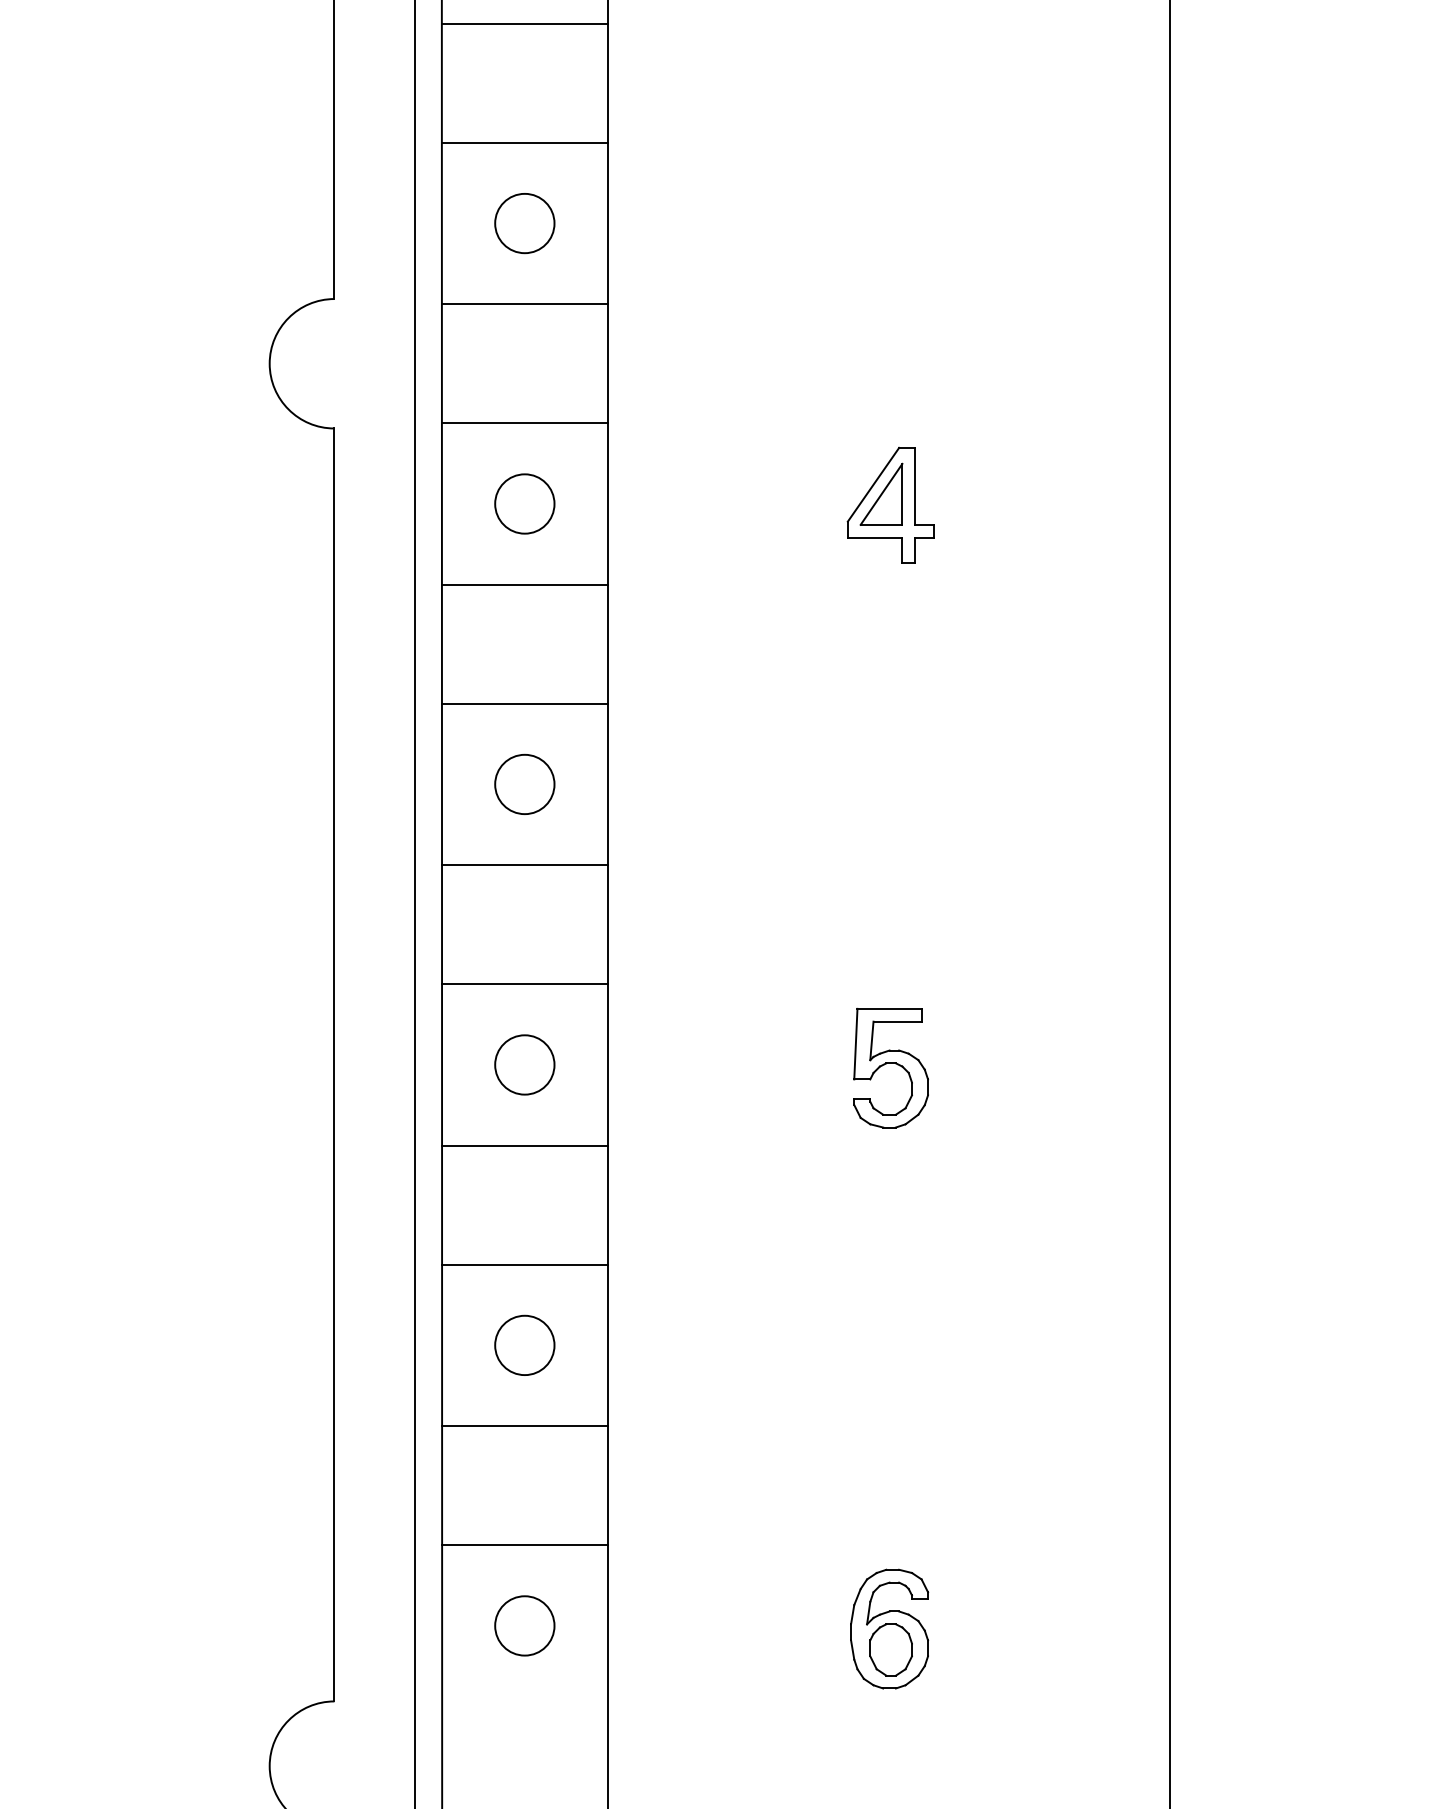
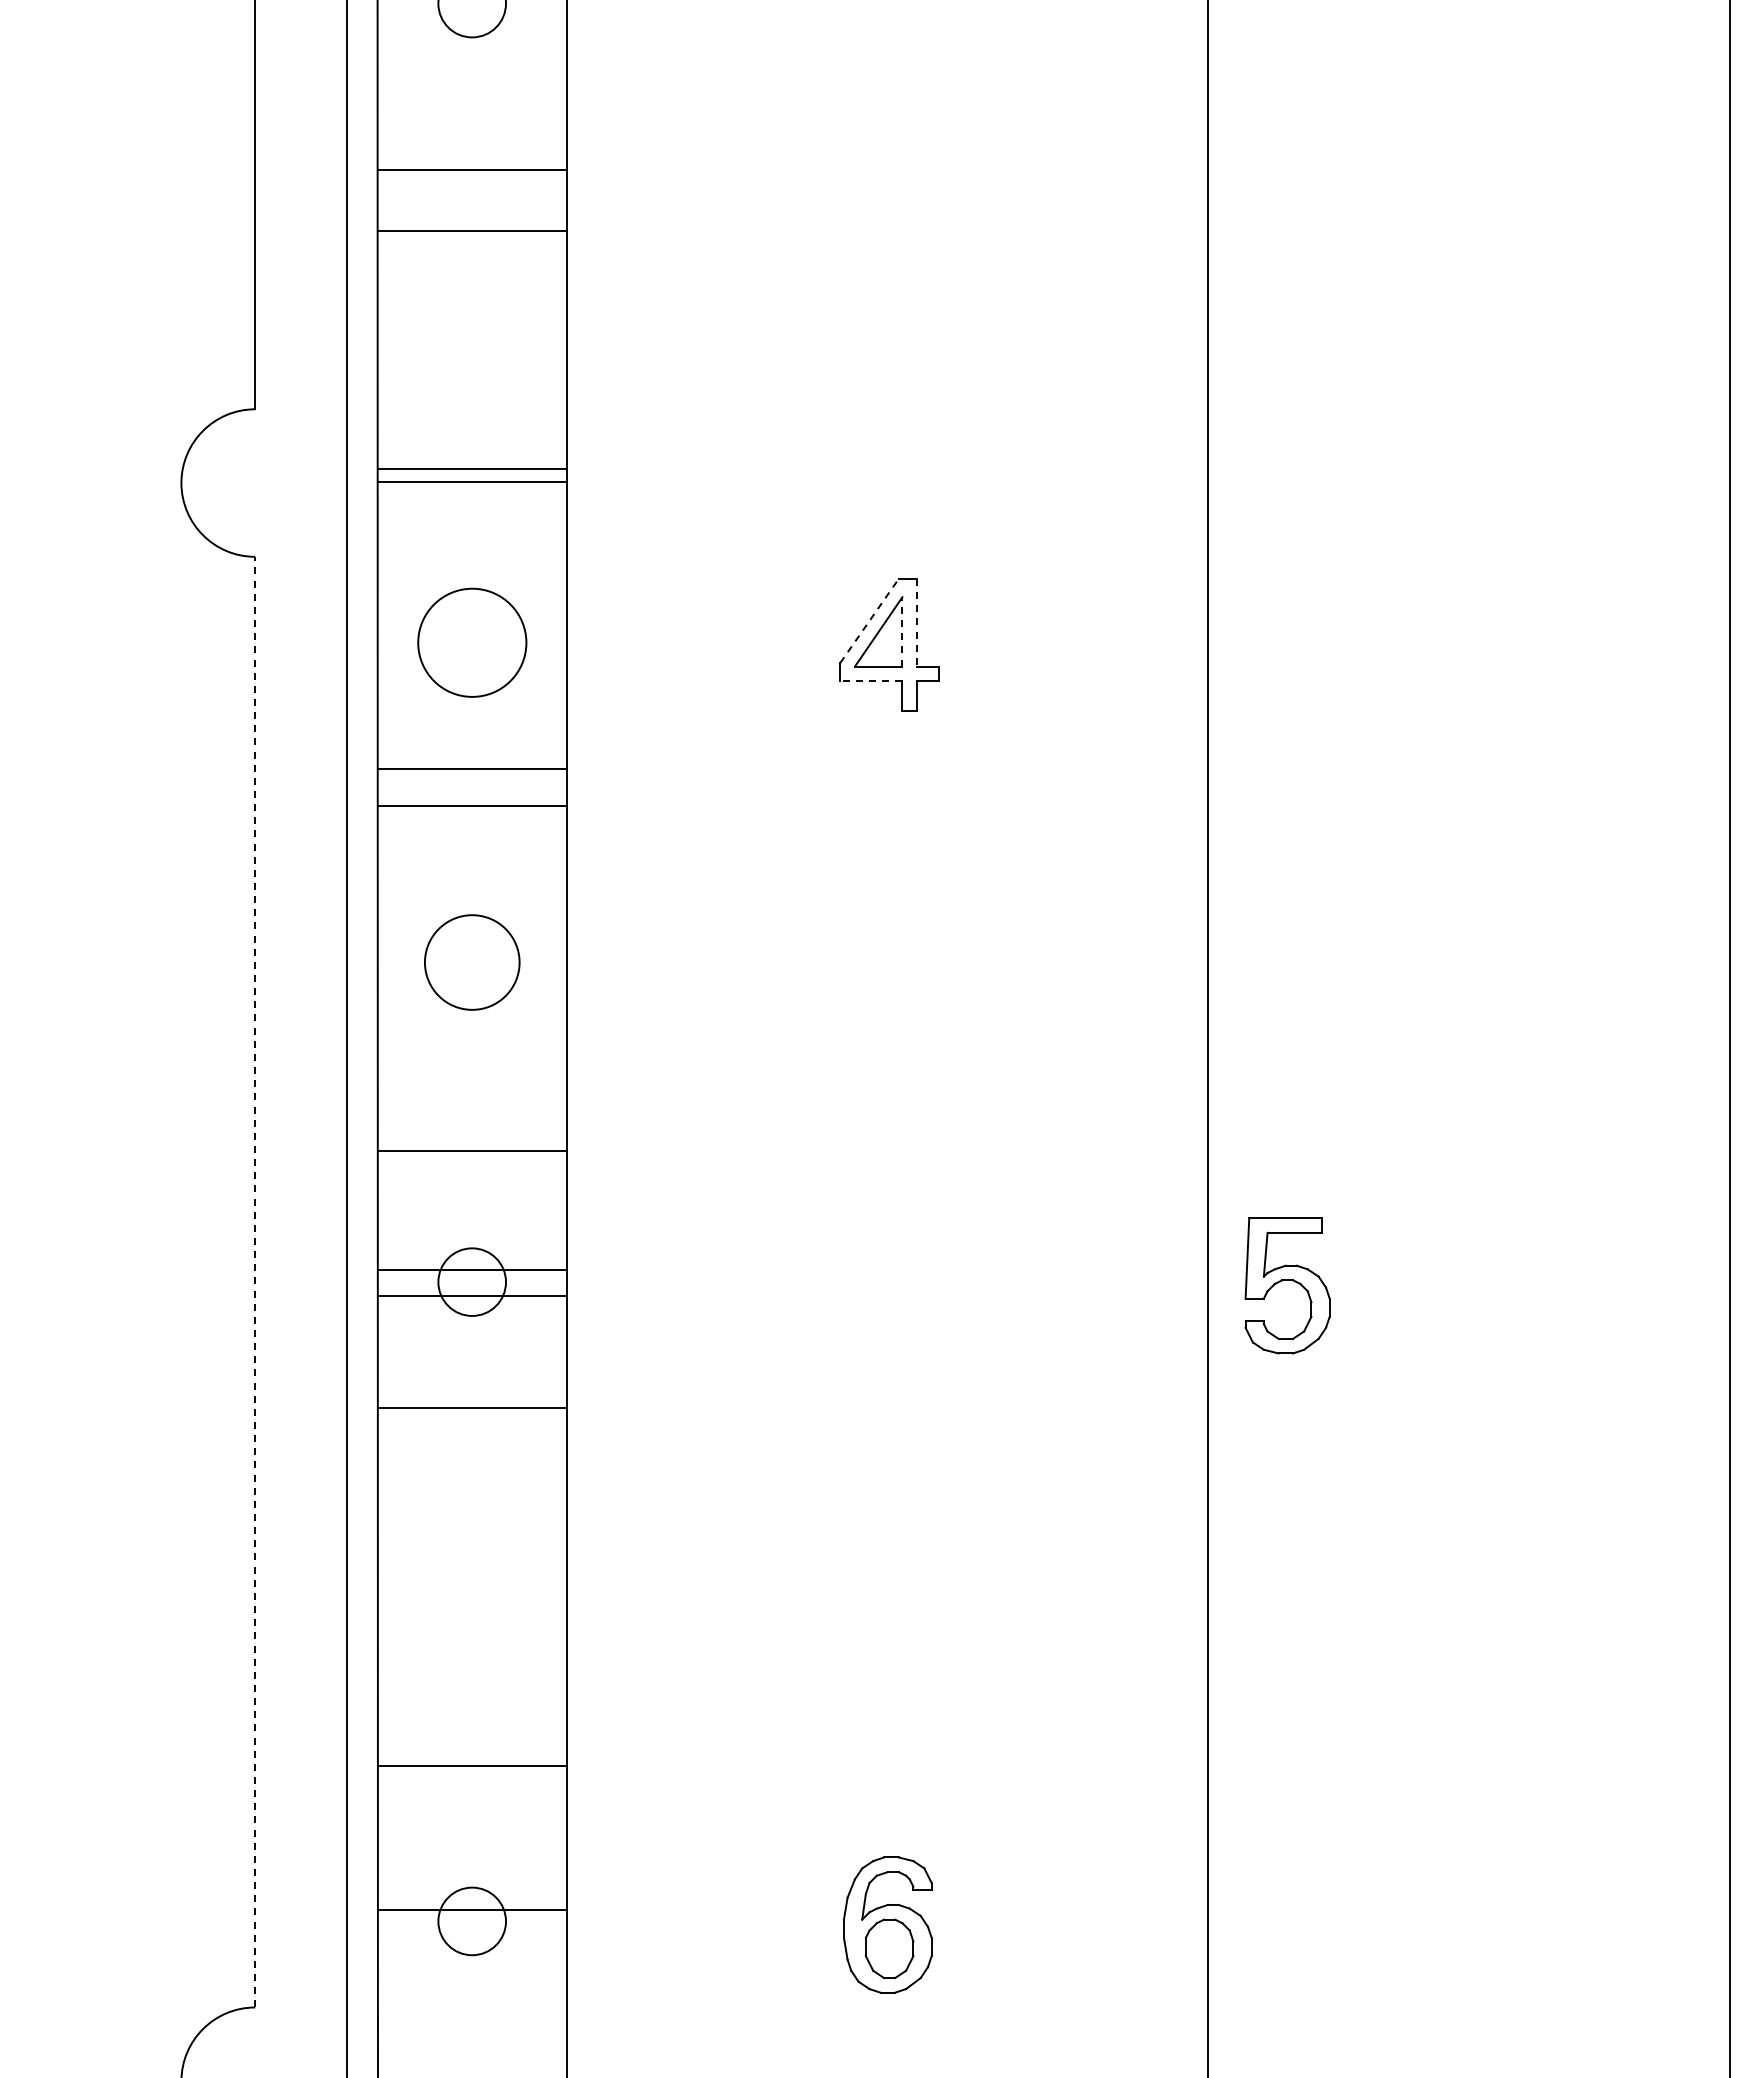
line: (525, 23) -> (472, 169), moved
circle: (524, 222) -> (471, 322), removed
line: (525, 304) -> (472, 469), moved
line: (525, 422) -> (472, 481), moved
line: (873, 484) -> (869, 620), solid -> dashed
line: (915, 486) -> (917, 622), solid -> dashed
line: (902, 494) -> (902, 631), solid -> dashed
circle: (524, 503) -> (471, 642), size x1.6
line: (874, 537) -> (870, 681), solid -> dashed
line: (525, 585) -> (472, 806), moved
line: (525, 703) -> (472, 769), moved
circle: (524, 784) -> (471, 962), size x1.4
line: (525, 865) -> (472, 1150), moved
line: (525, 983) -> (472, 1269), moved
line: (334, 1064) -> (255, 1281), solid -> dashed
part: (891, 1067) -> (1287, 1285), moved
line: (525, 1145) -> (472, 1296), moved
line: (525, 1264) -> (472, 1407), moved
circle: (524, 1345) -> (471, 1601), removed
line: (525, 1426) -> (472, 1766), moved
line: (525, 1545) -> (472, 1910), moved

